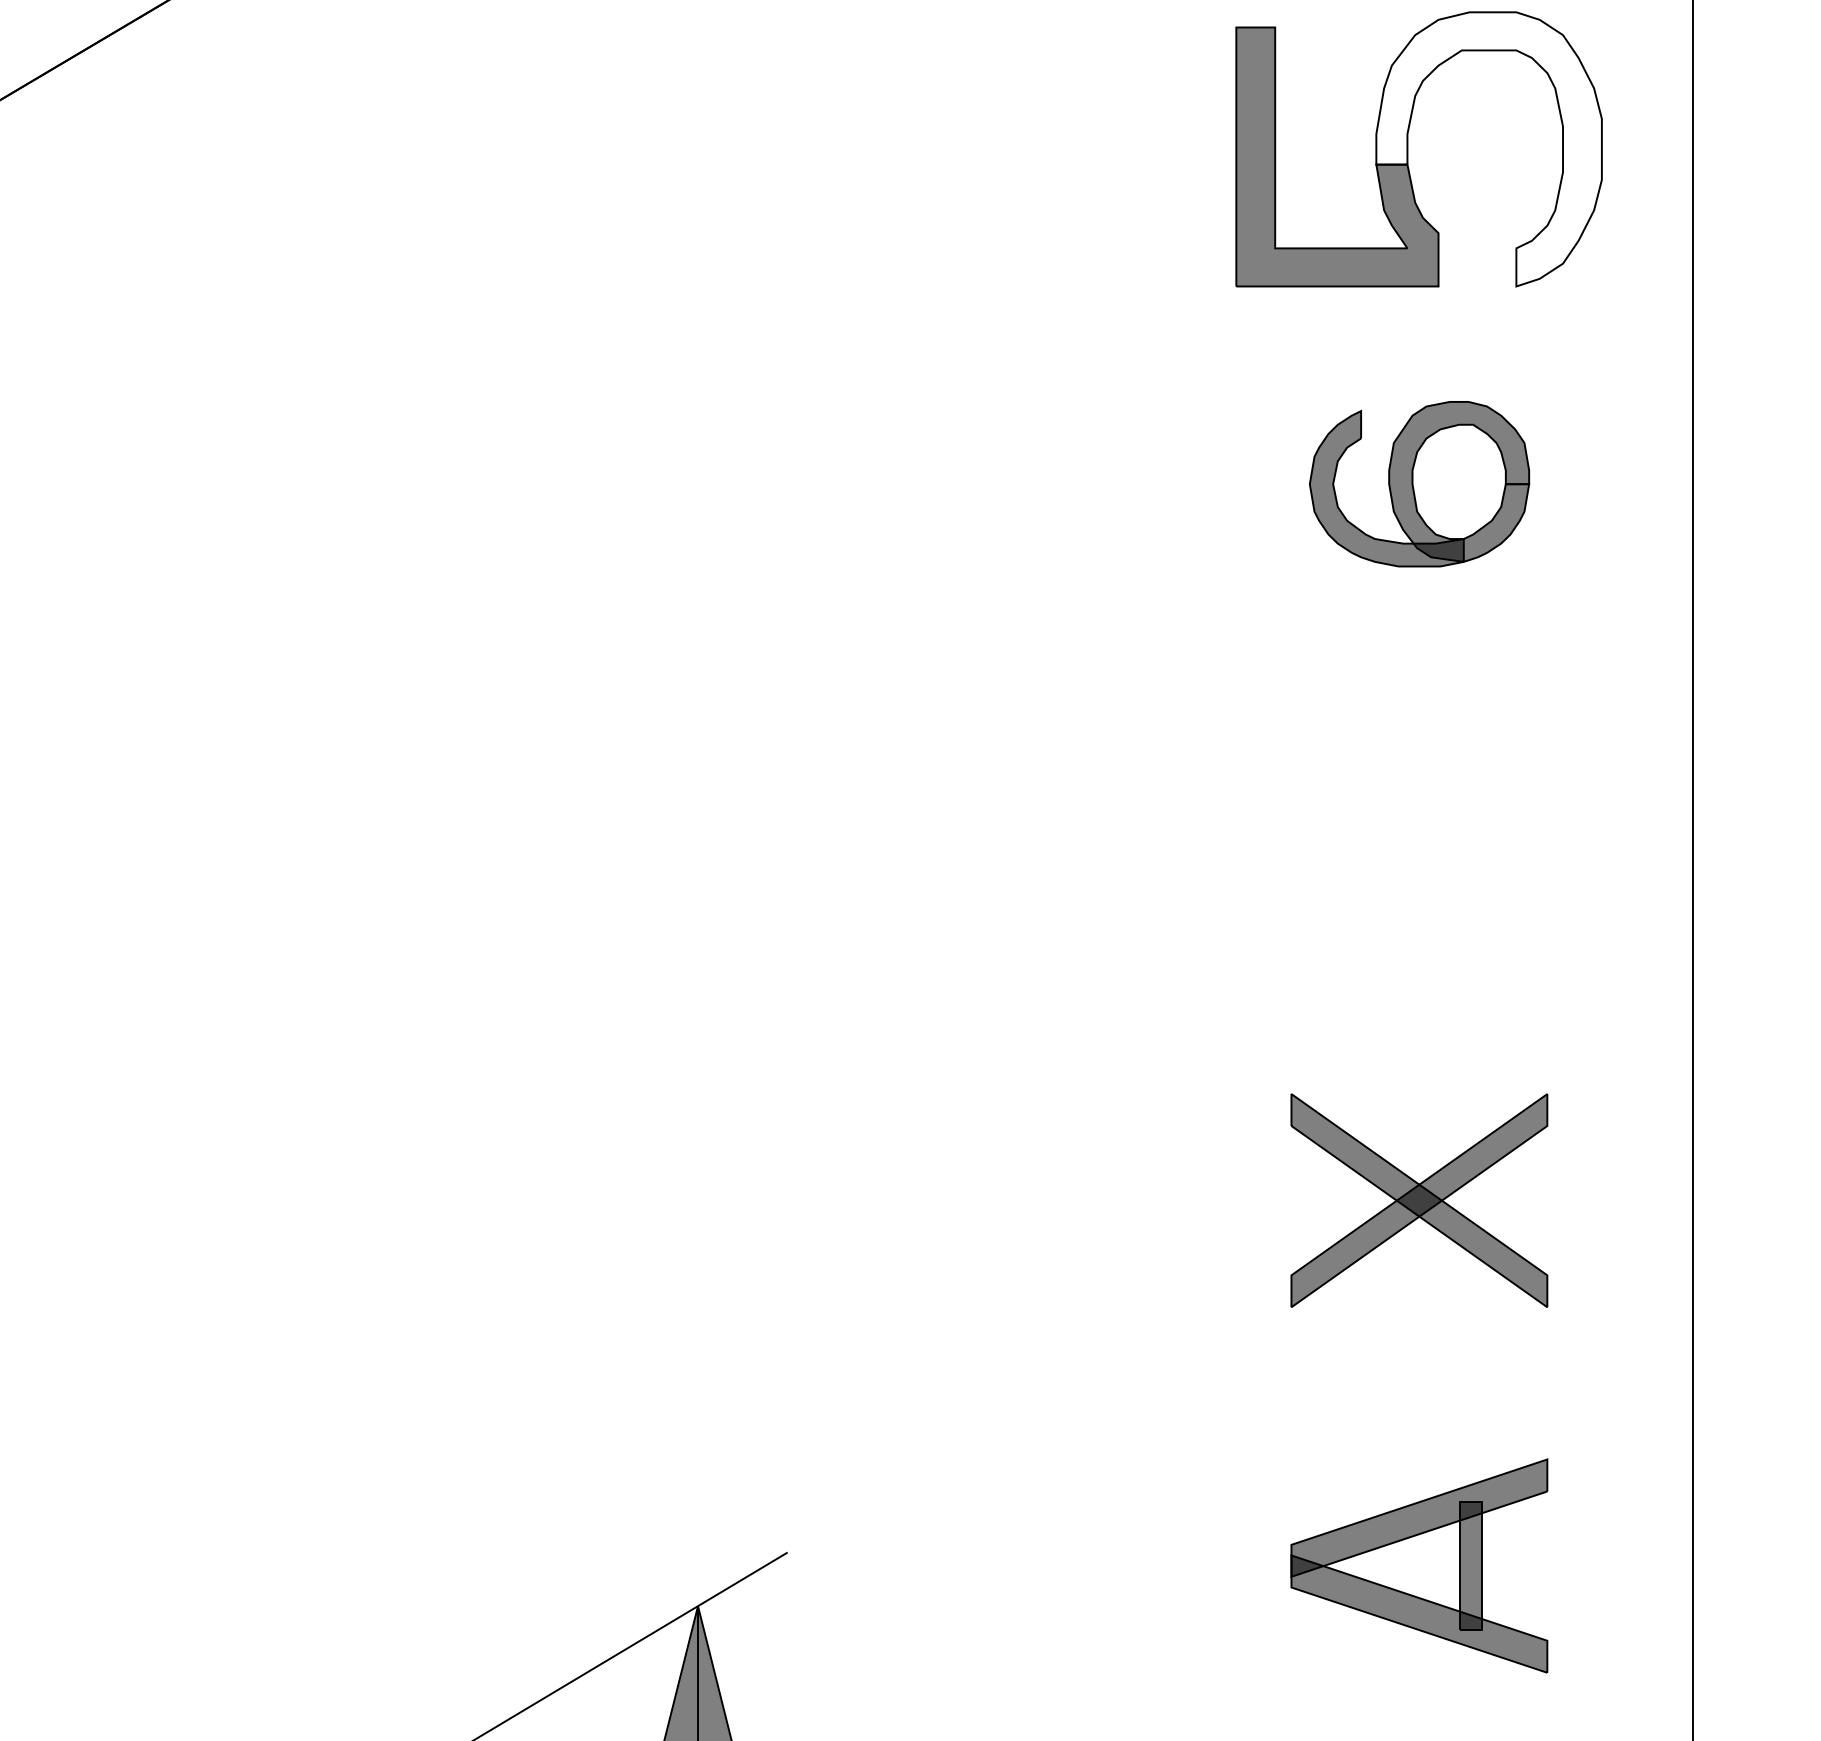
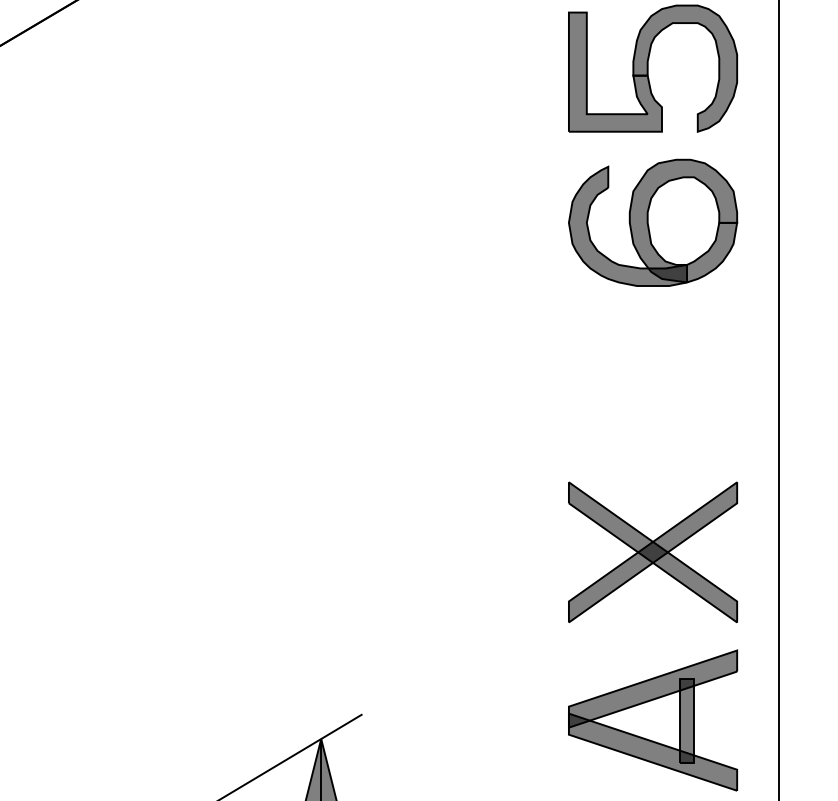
fill: (1489, 149) -> (685, 68), added
part: (1420, 483) -> (653, 222), size x1.67
part: (1420, 1200) -> (653, 552), size x1.43
part: (1420, 1565) -> (653, 720), size x1.43

